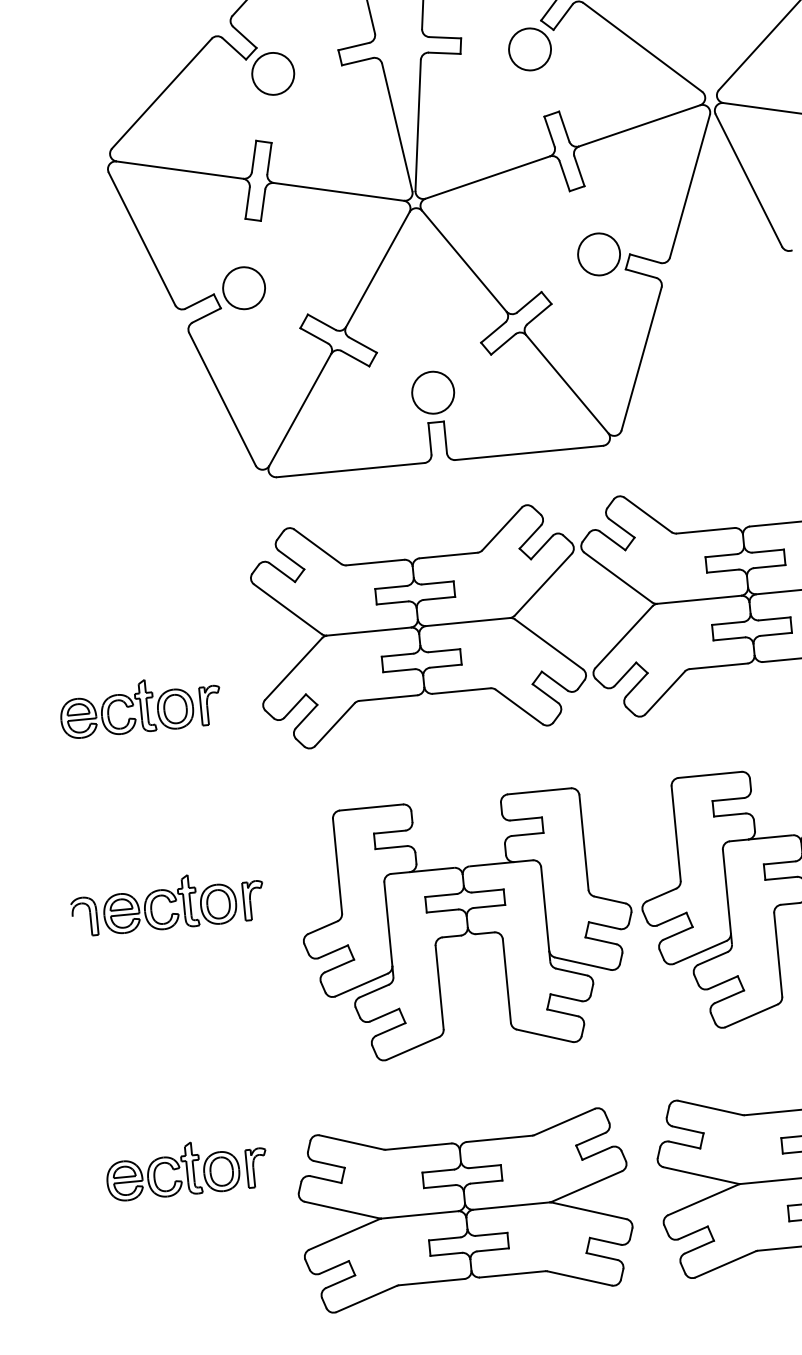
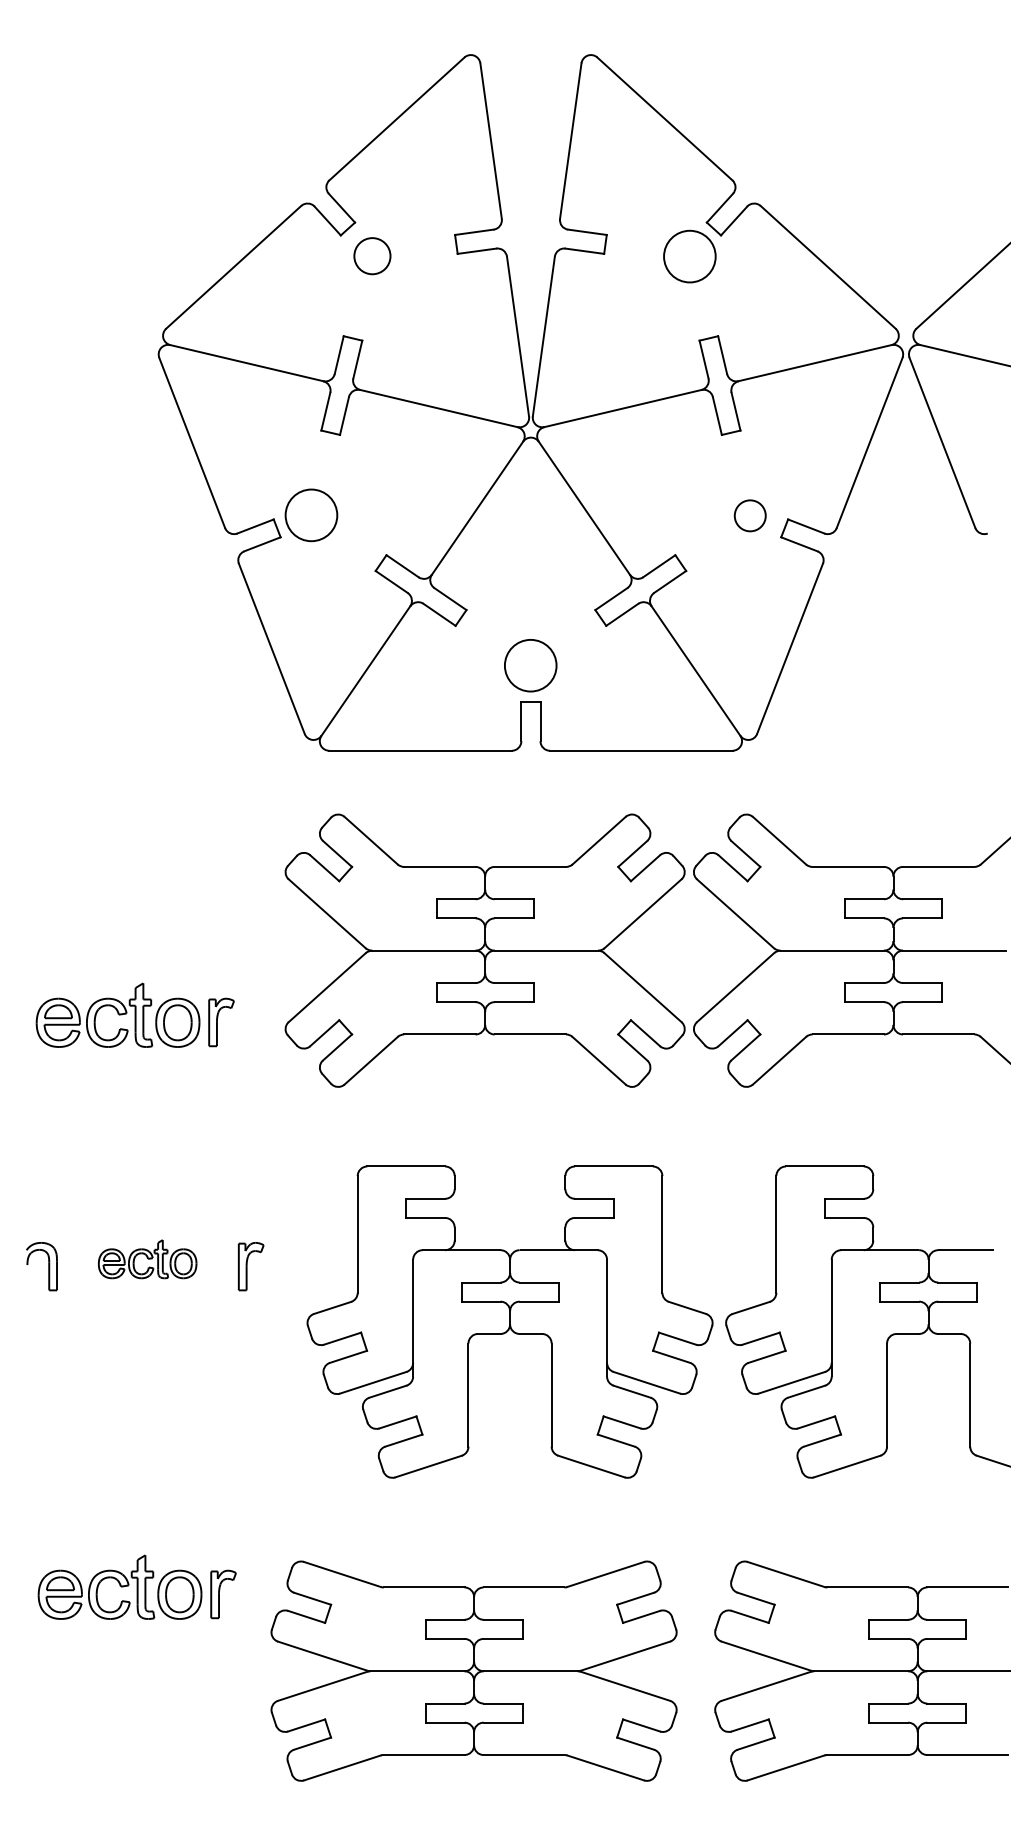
circle: (273, 73) -> (372, 255), size x0.7
circle: (599, 254) -> (750, 515), size x0.6
part: (169, 902) -> (147, 1258), size x0.6

